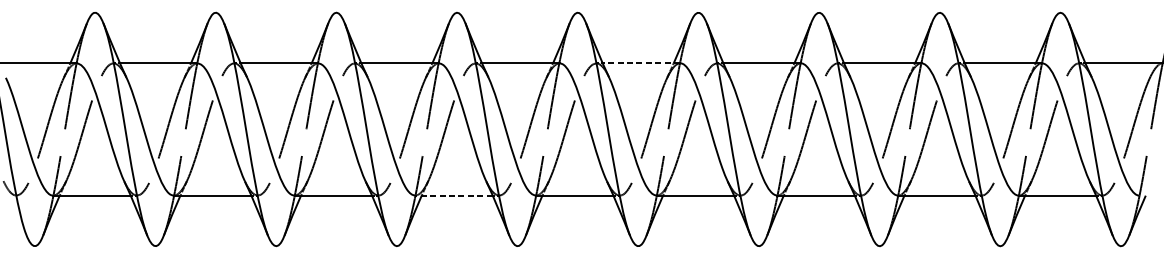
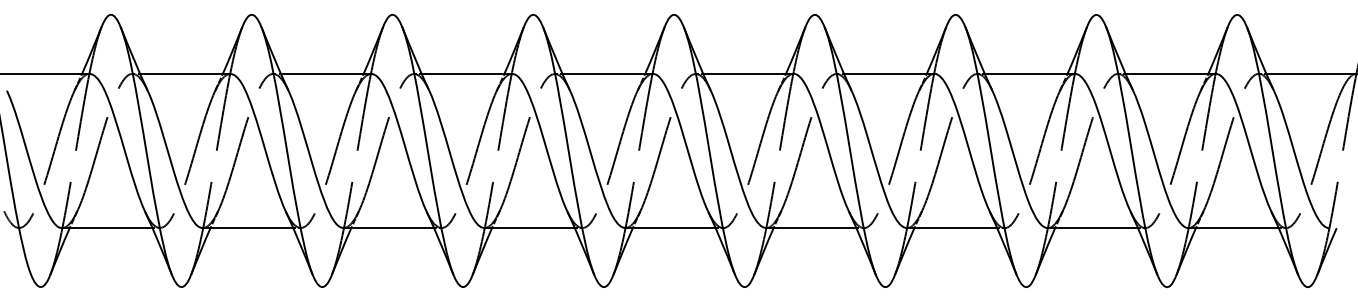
line: (640, 63) -> (747, 73), dashed -> solid
line: (453, 195) -> (529, 228), dashed -> solid

